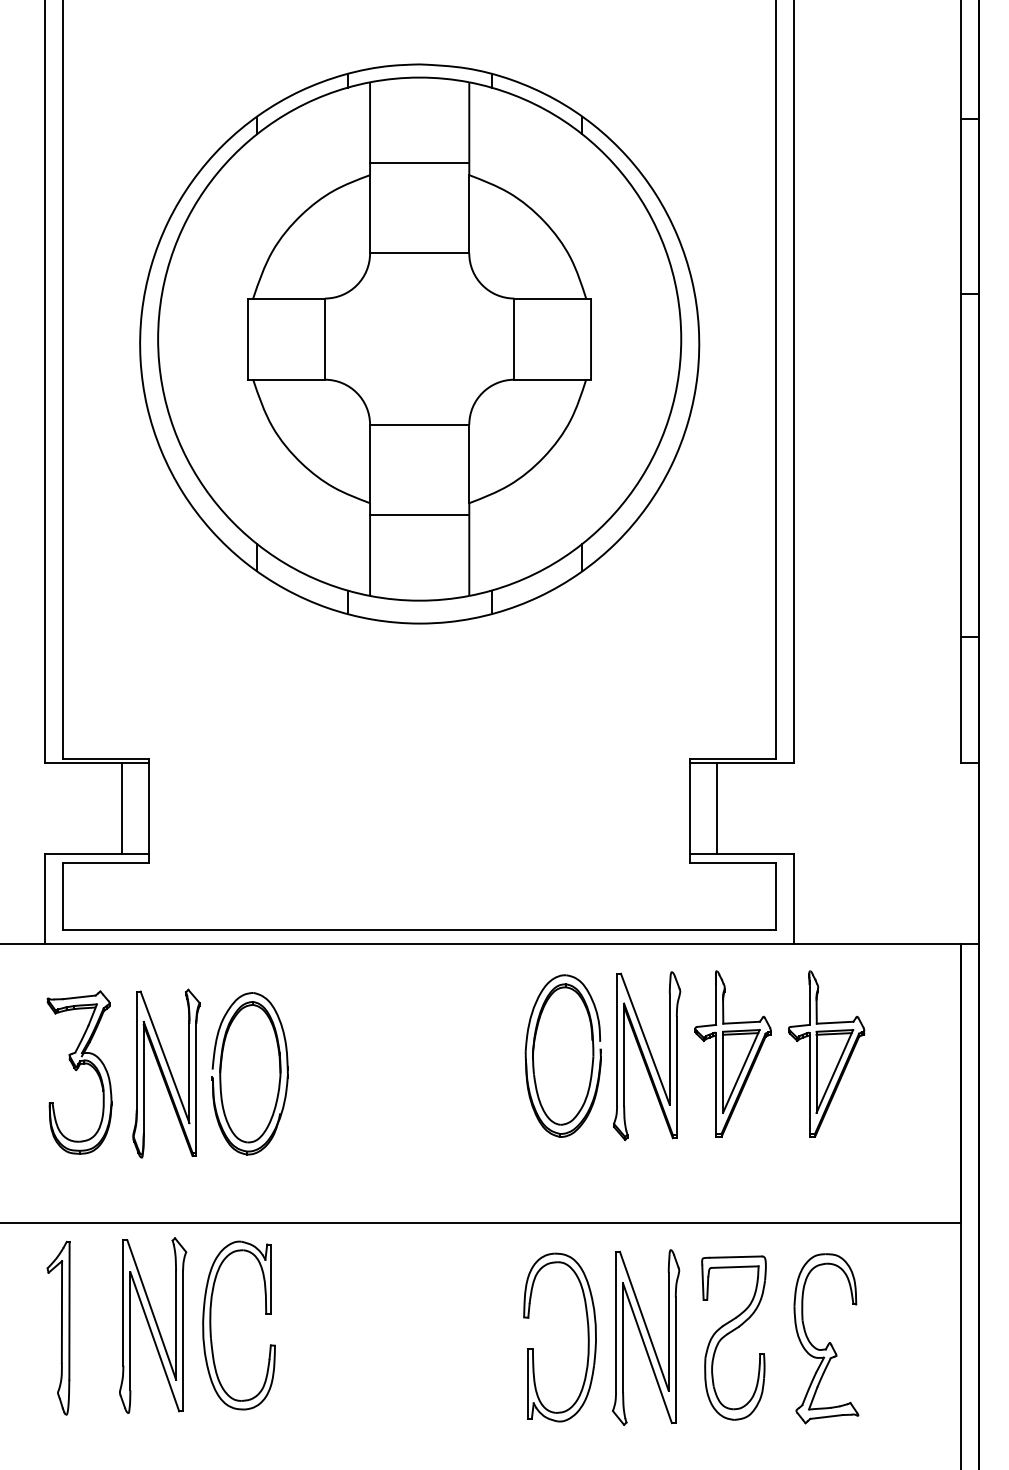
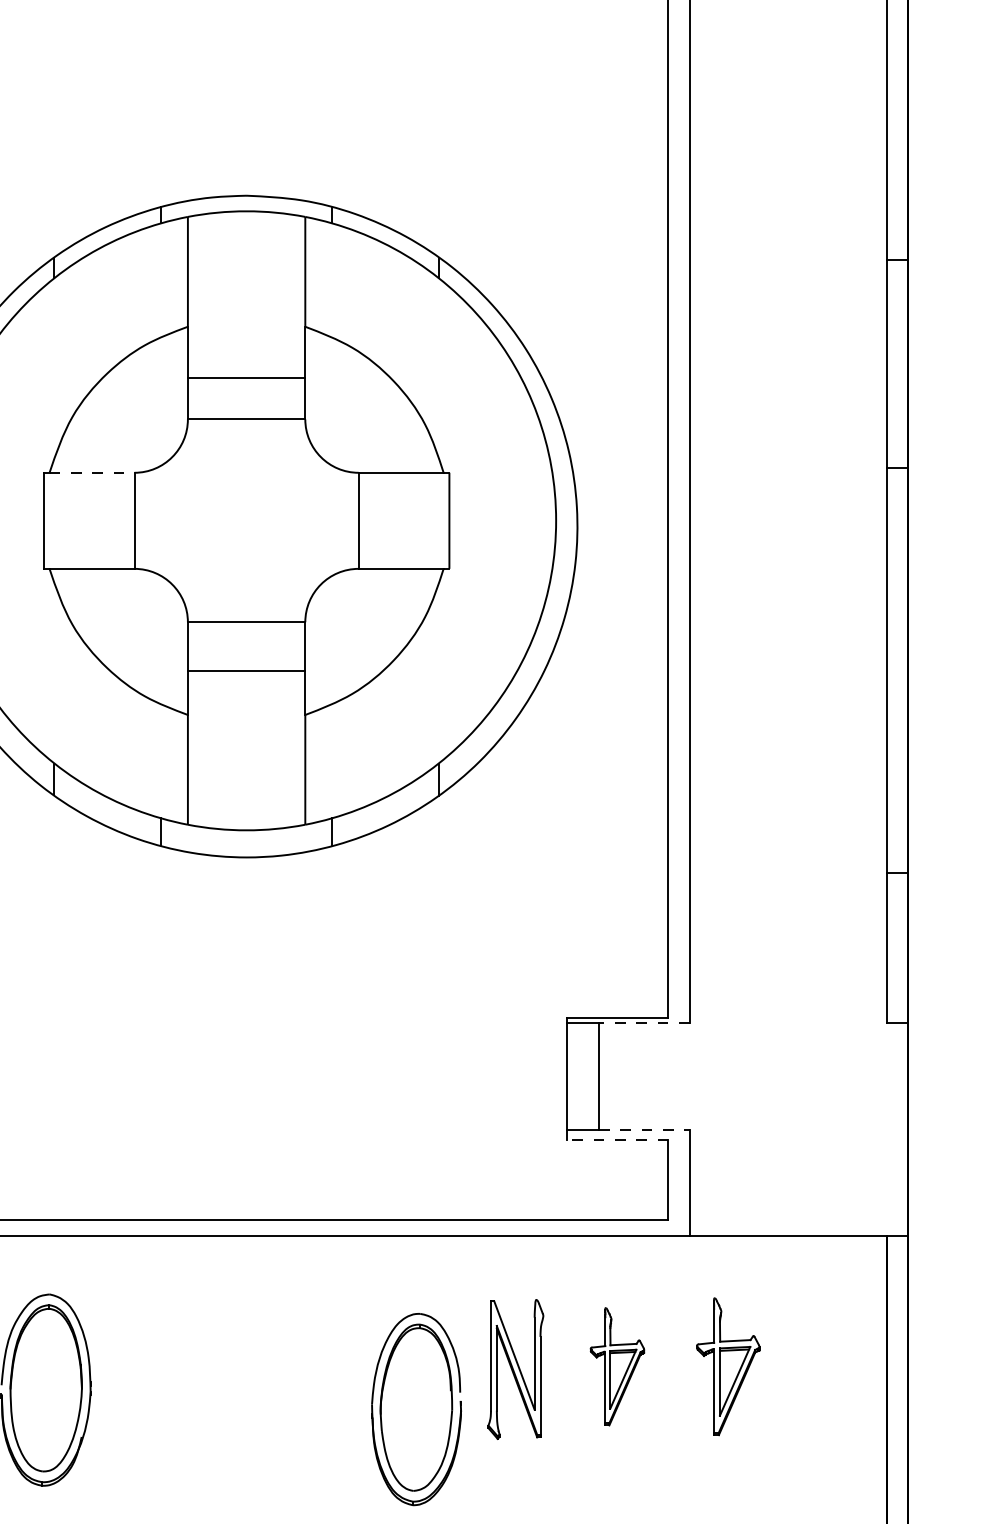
line: (419, 163) -> (246, 378), moved
line: (289, 298) -> (92, 472), solid -> dashed
line: (419, 515) -> (246, 671), moved
line: (755, 763) -> (644, 1023), solid -> dashed
line: (756, 853) -> (645, 1129), solid -> dashed
line: (733, 862) -> (617, 1140), solid -> dashed
part: (732, 1053) -> (616, 1366), size x0.6
part: (826, 1053) -> (728, 1366), size x0.7
part: (562, 1055) -> (415, 1408), moved
part: (647, 1056) -> (516, 1369), size x0.7

